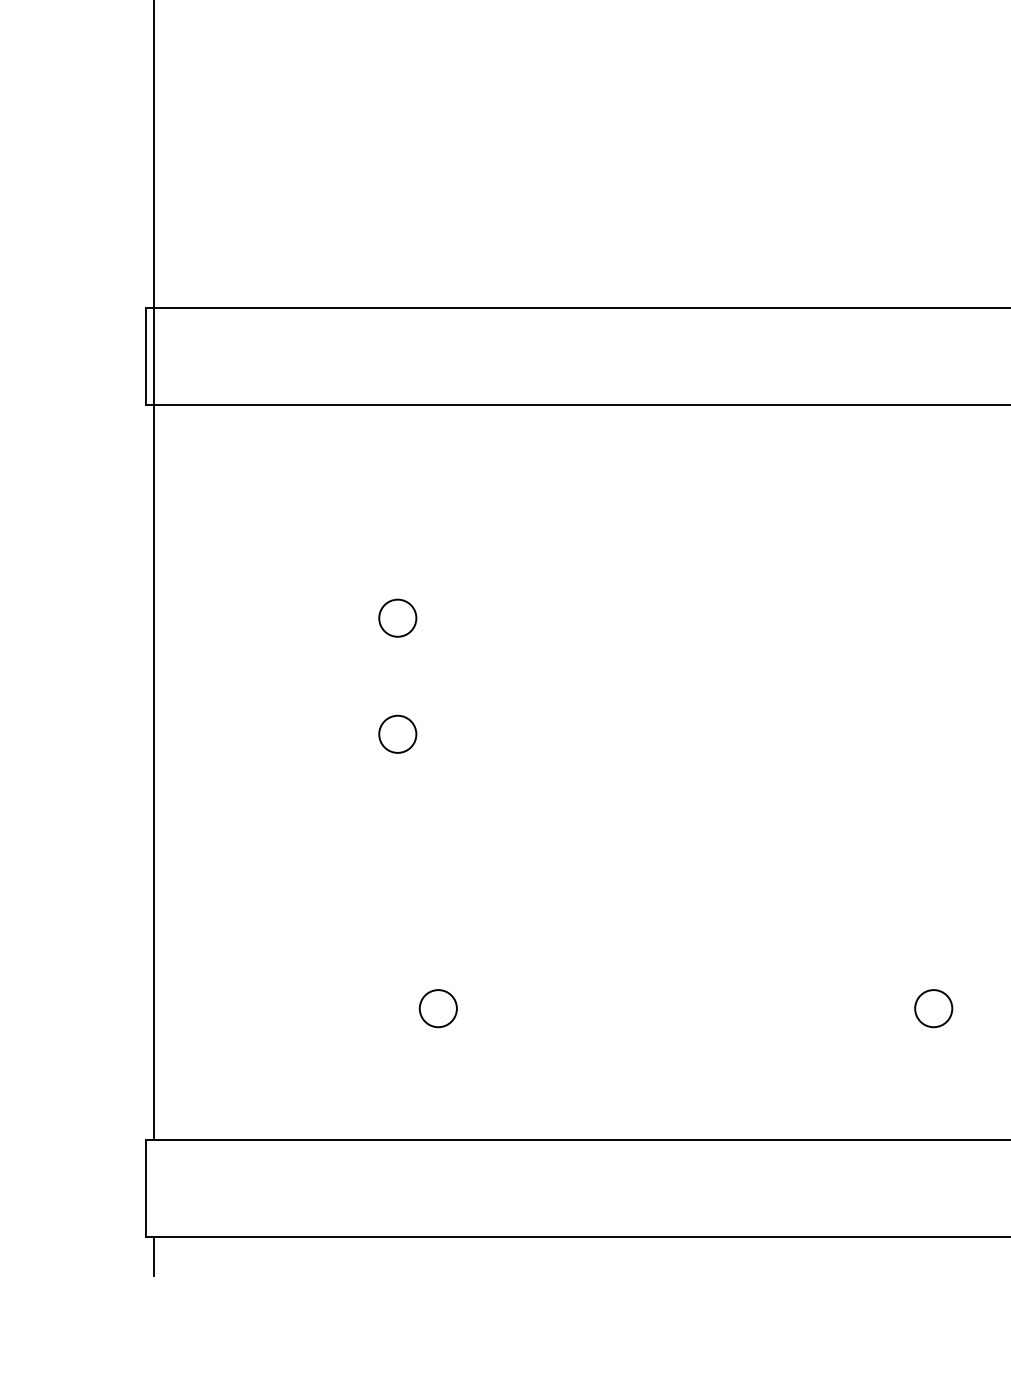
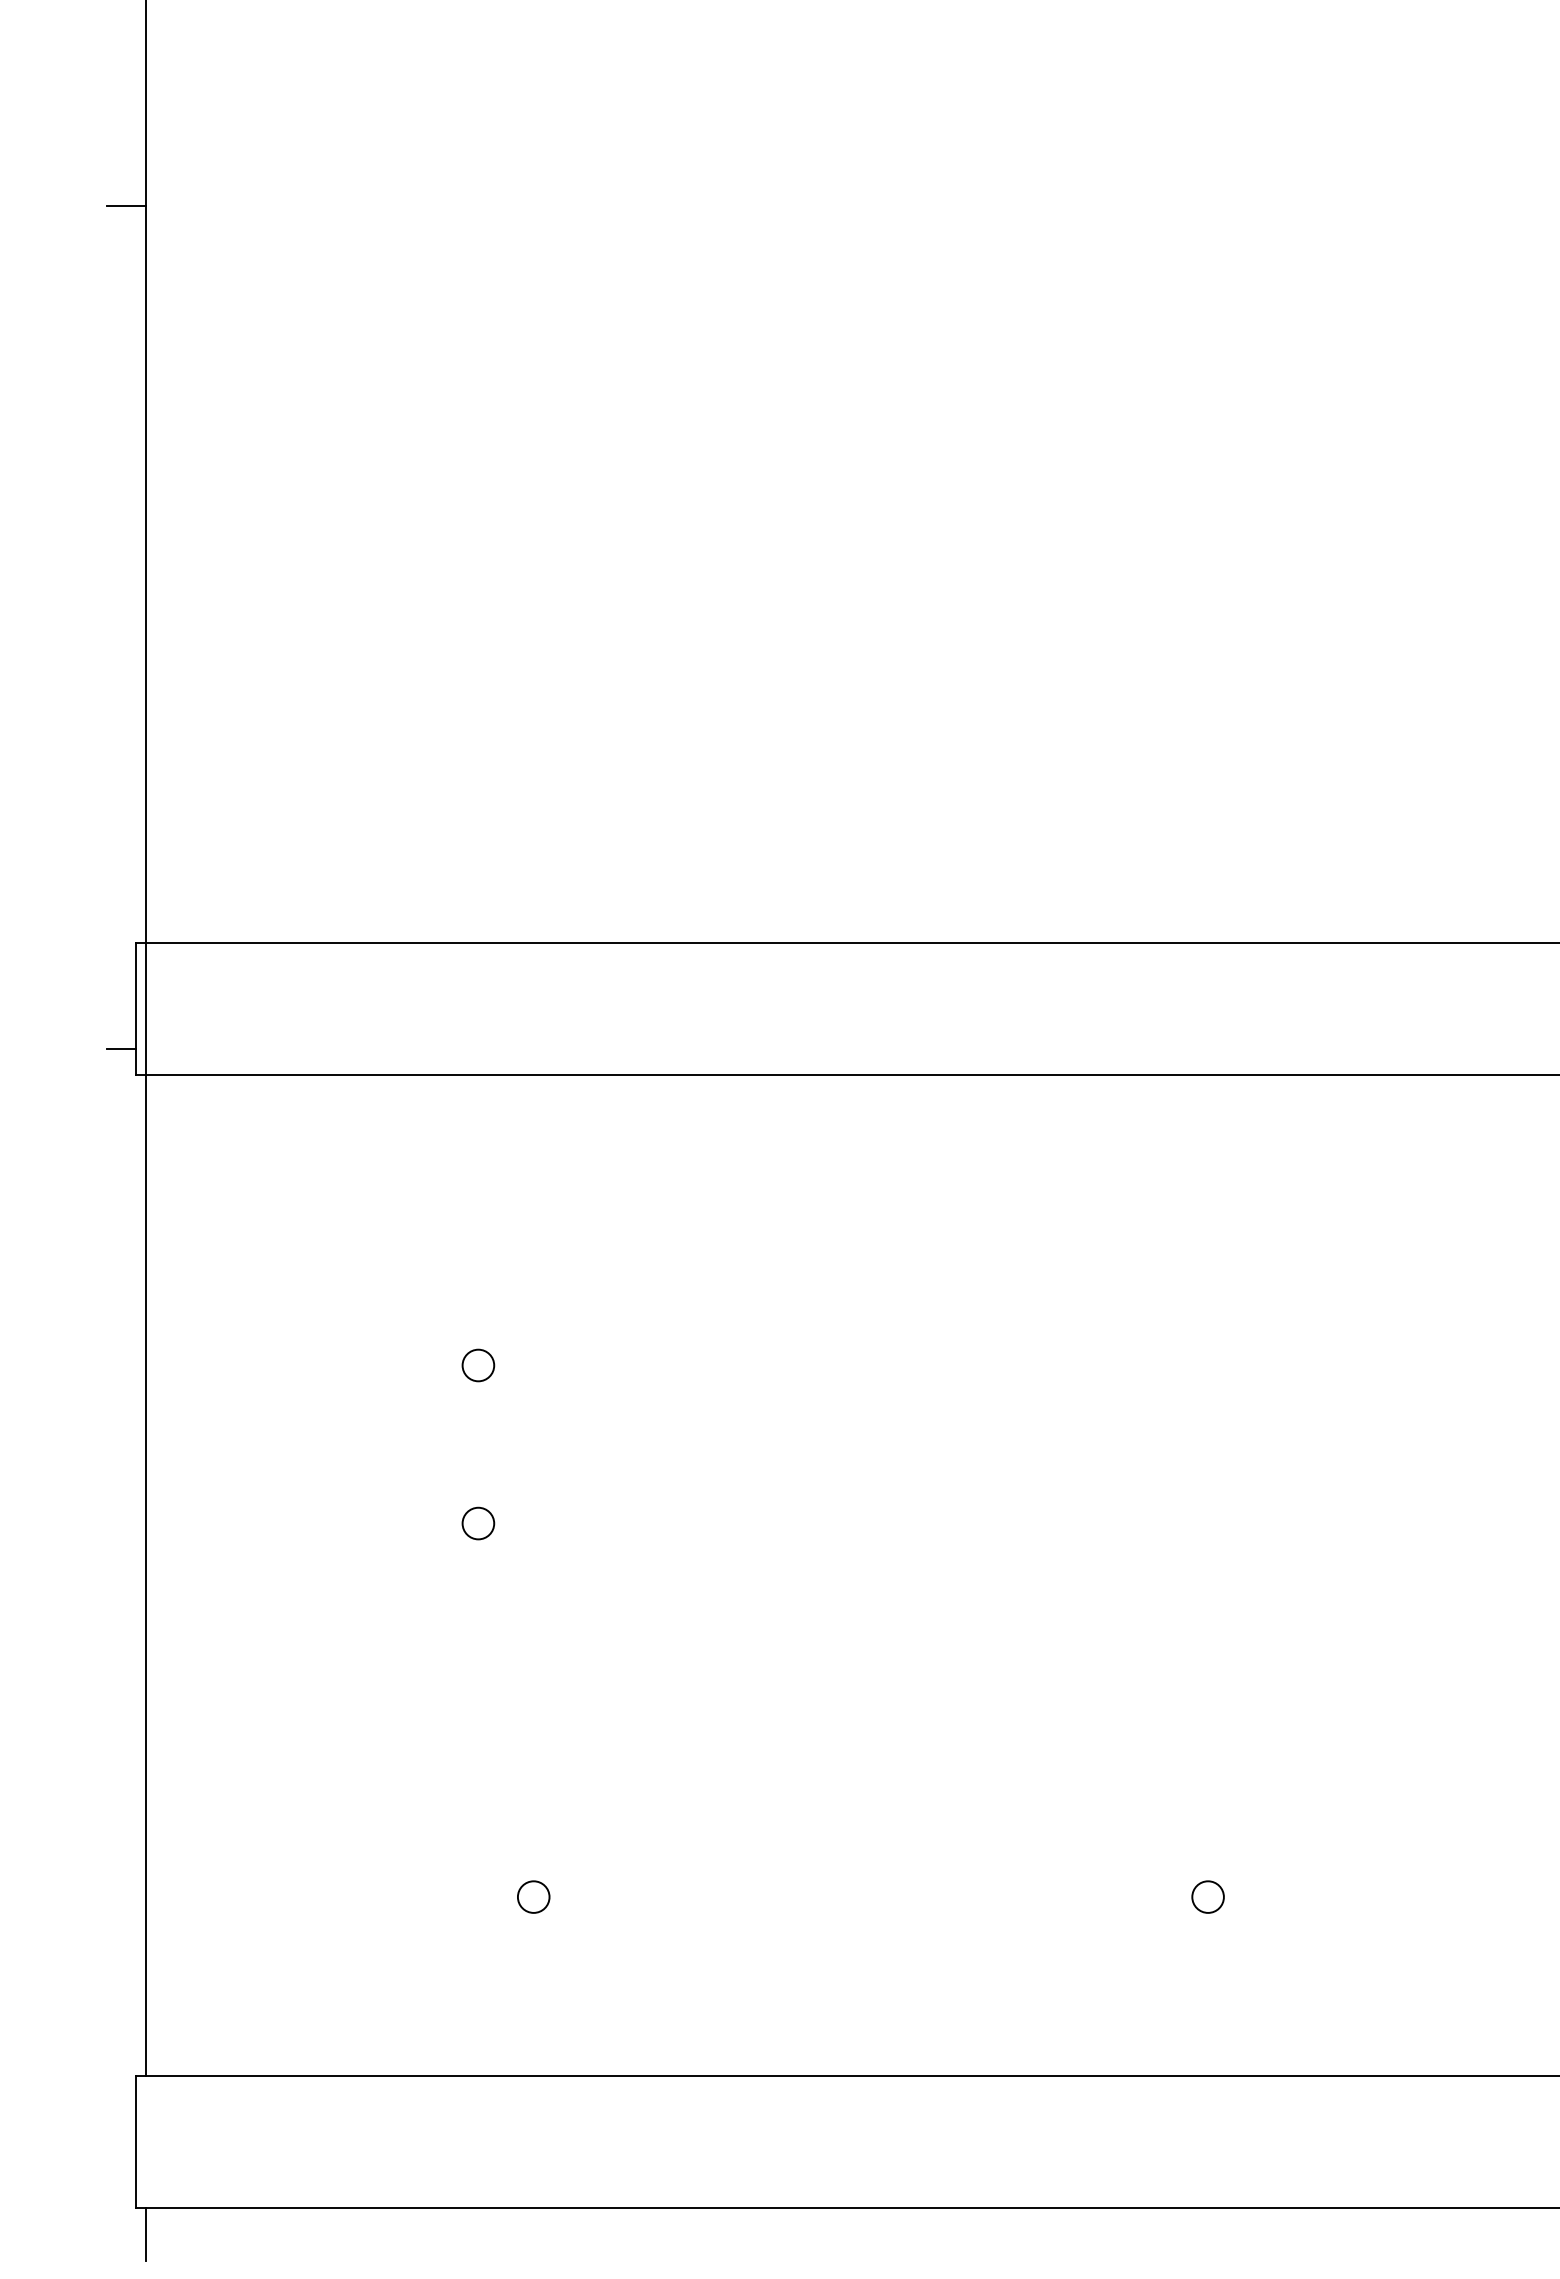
line: (135, 385) -> (120, 1048), added
circle: (397, 618) -> (478, 1365), size x0.62
circle: (397, 734) -> (478, 1523), size x0.62
circle: (438, 1008) -> (533, 1896), size x0.62
circle: (933, 1008) -> (1207, 1896), size x0.62

